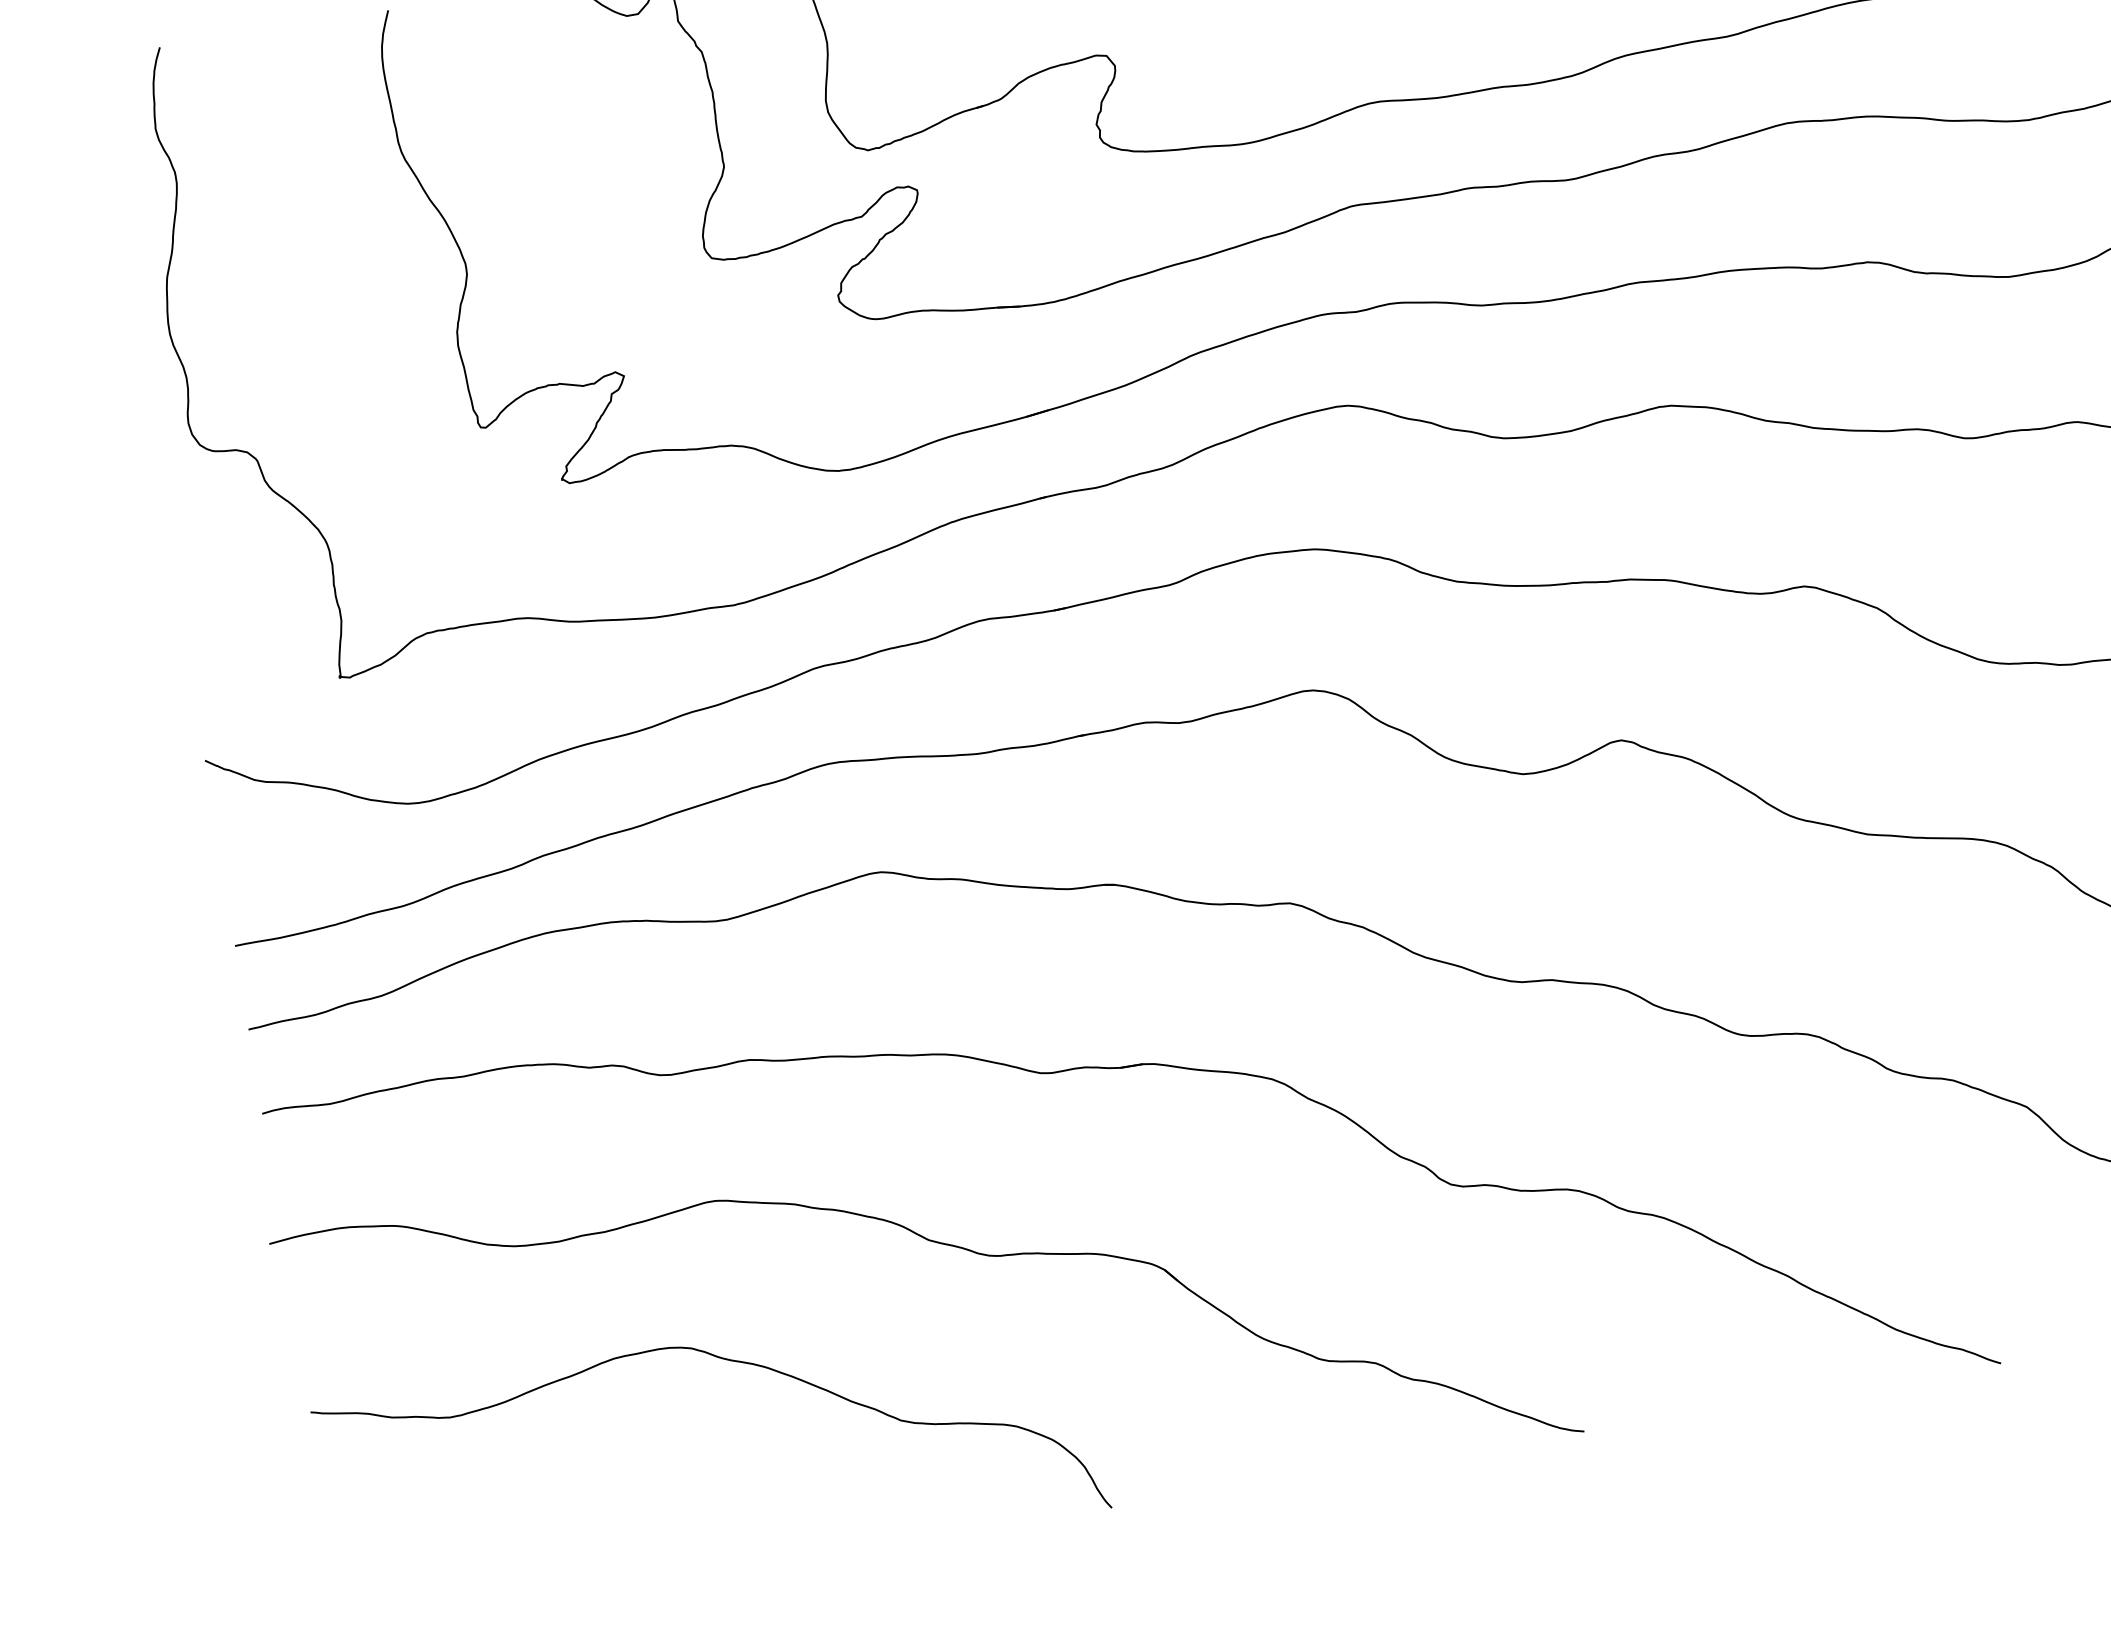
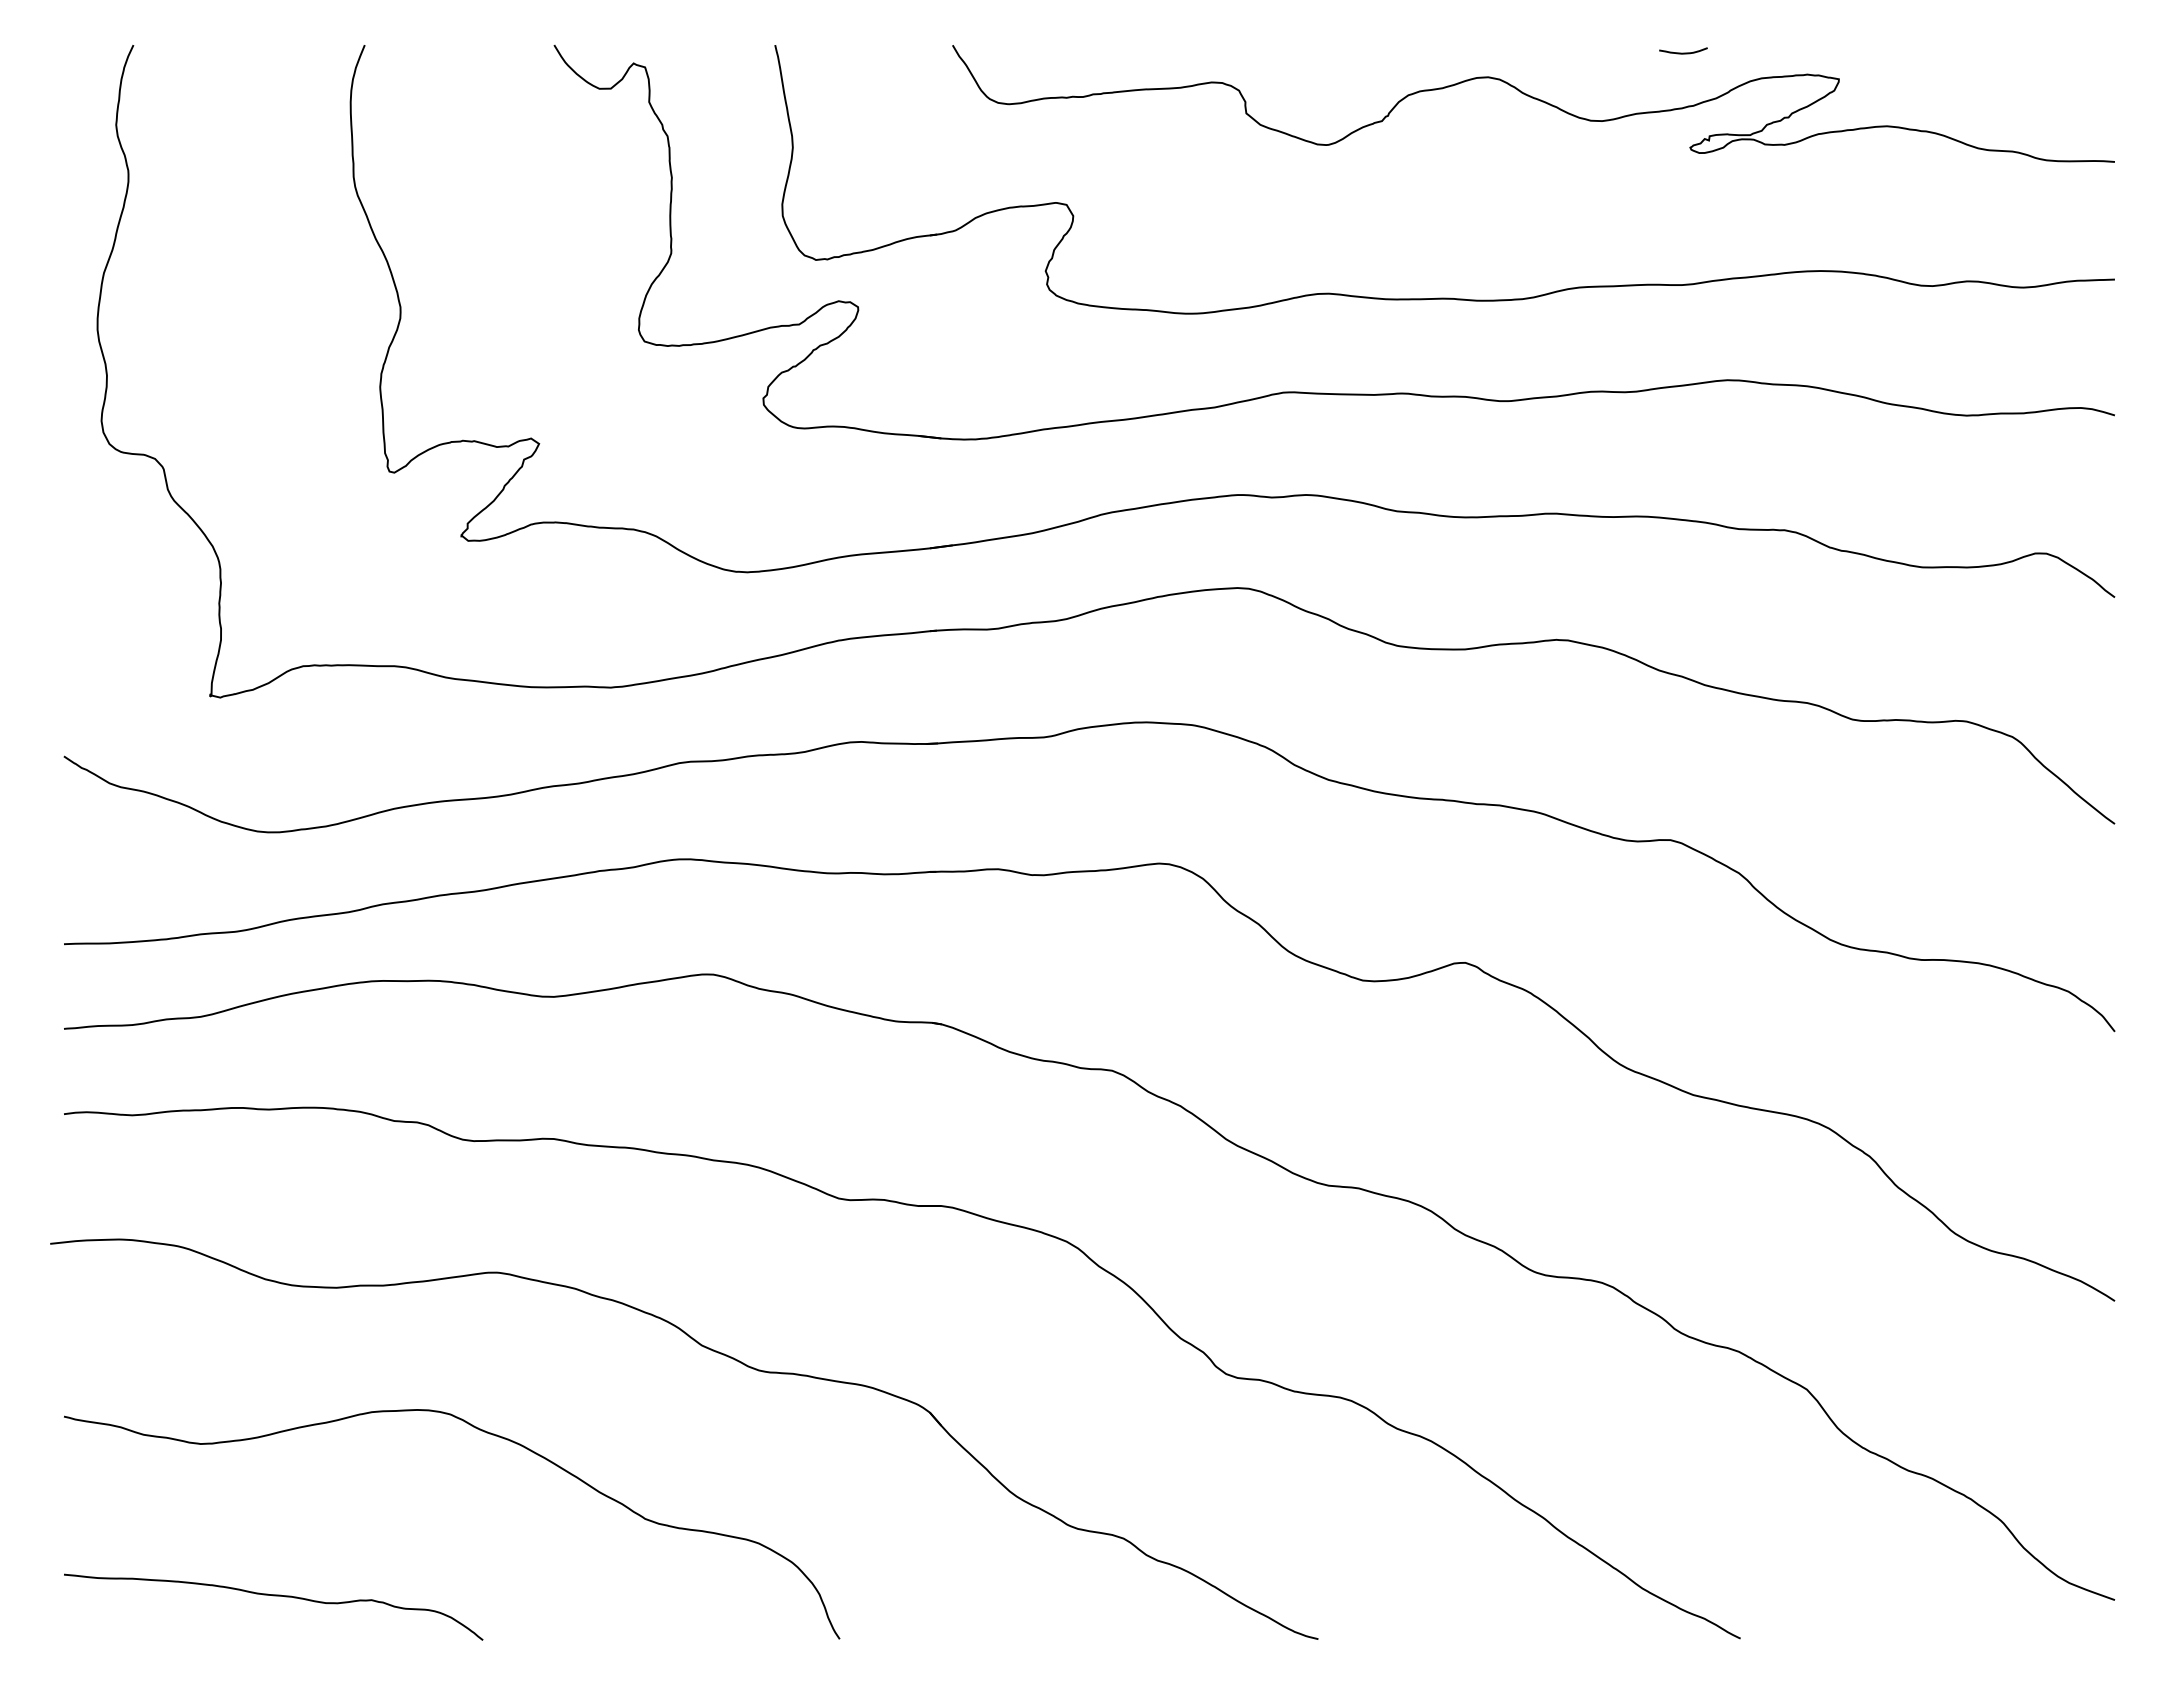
curve: (546, 1556) -> (273, 1596), added

